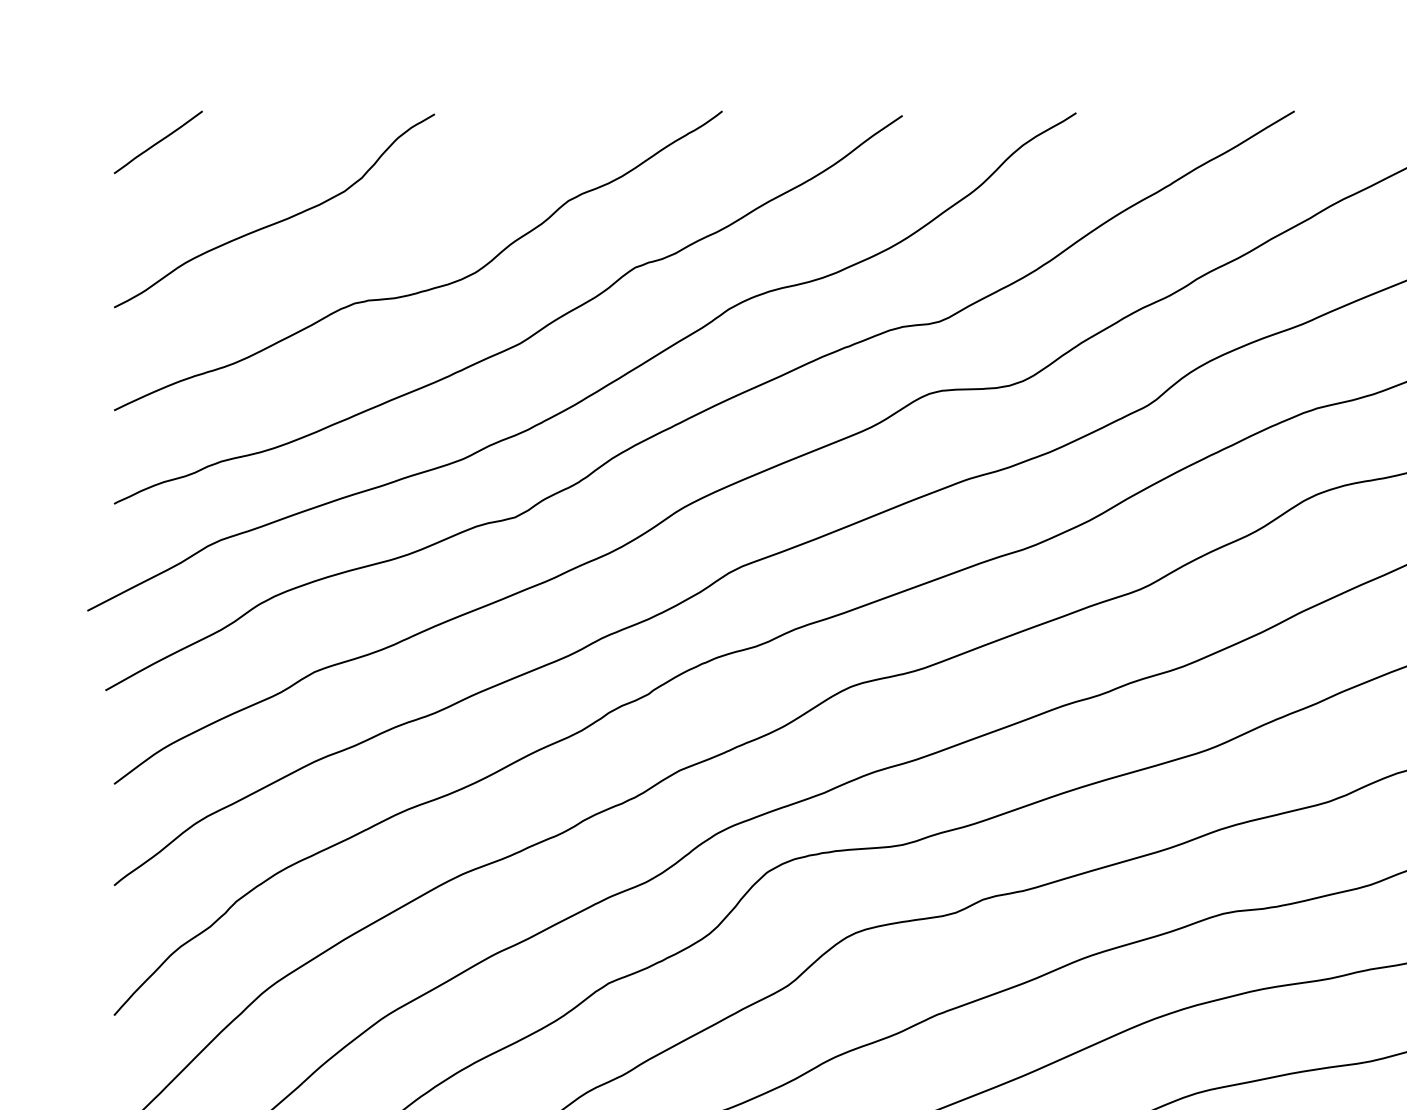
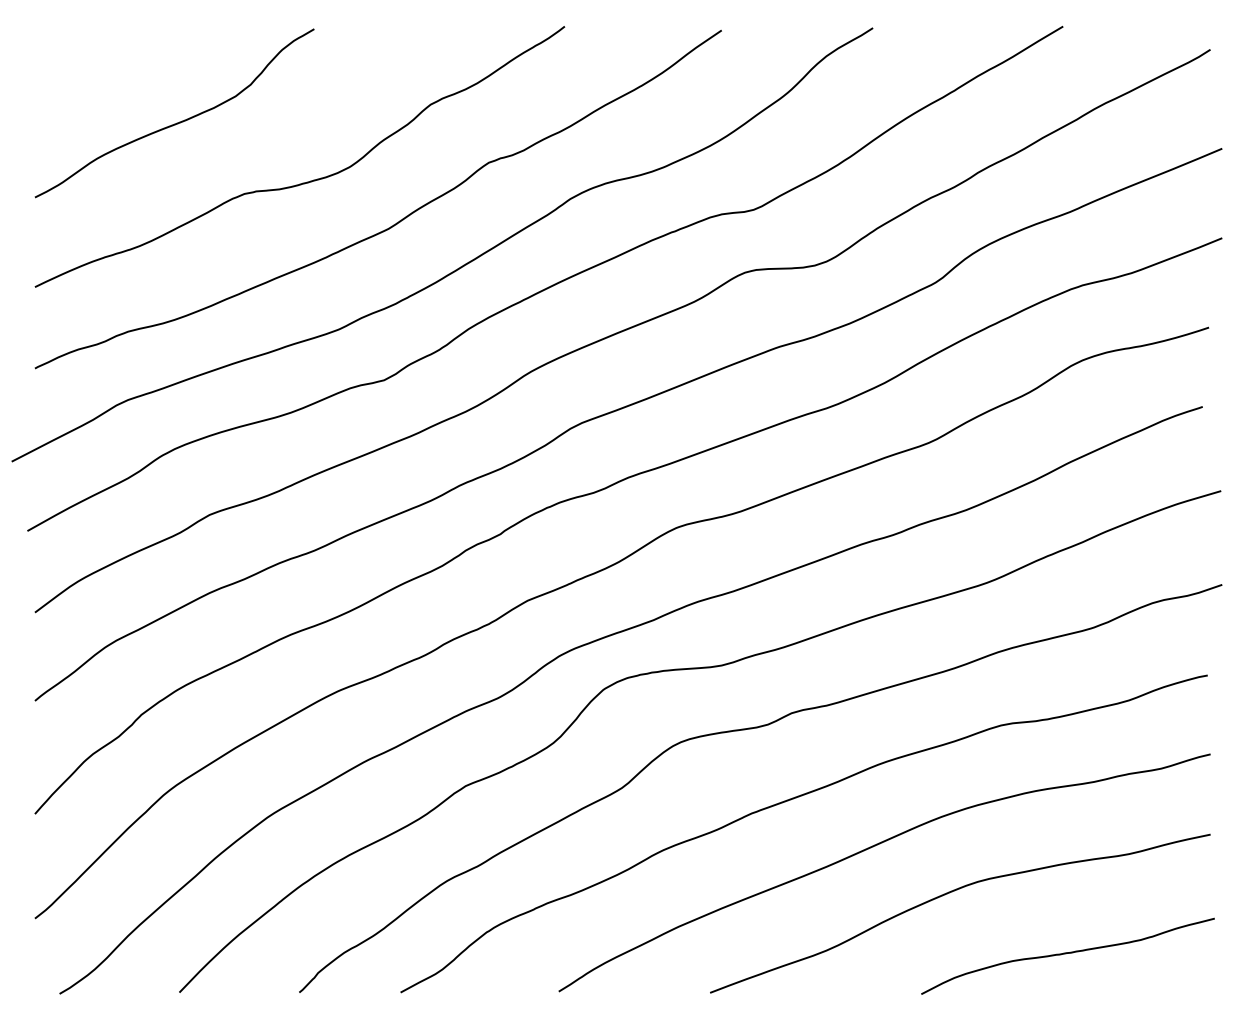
line: (158, 142) -> (73, 53), removed

